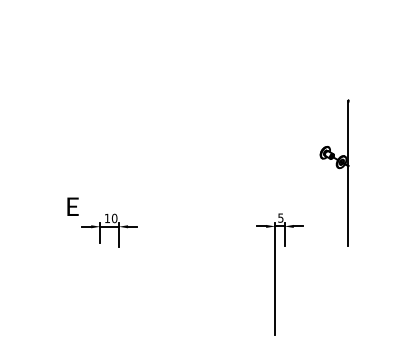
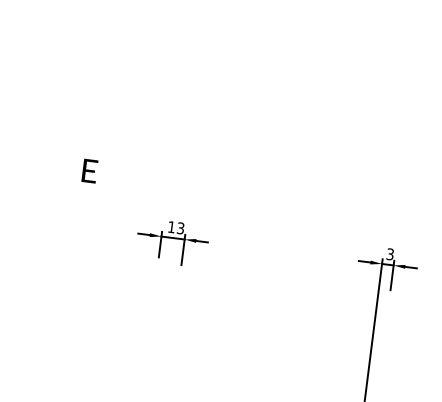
text: (72, 206) -> (89, 170), moved
text: (280, 217) -> (389, 253), 5 -> 3
text: (114, 218) -> (180, 228), 10 -> 13

